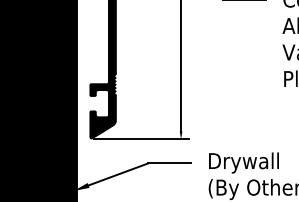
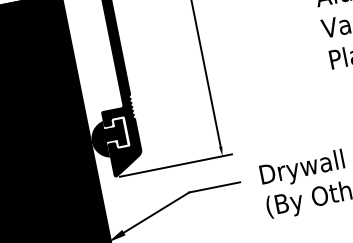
fill: (91, 106) -> (108, 138), added

